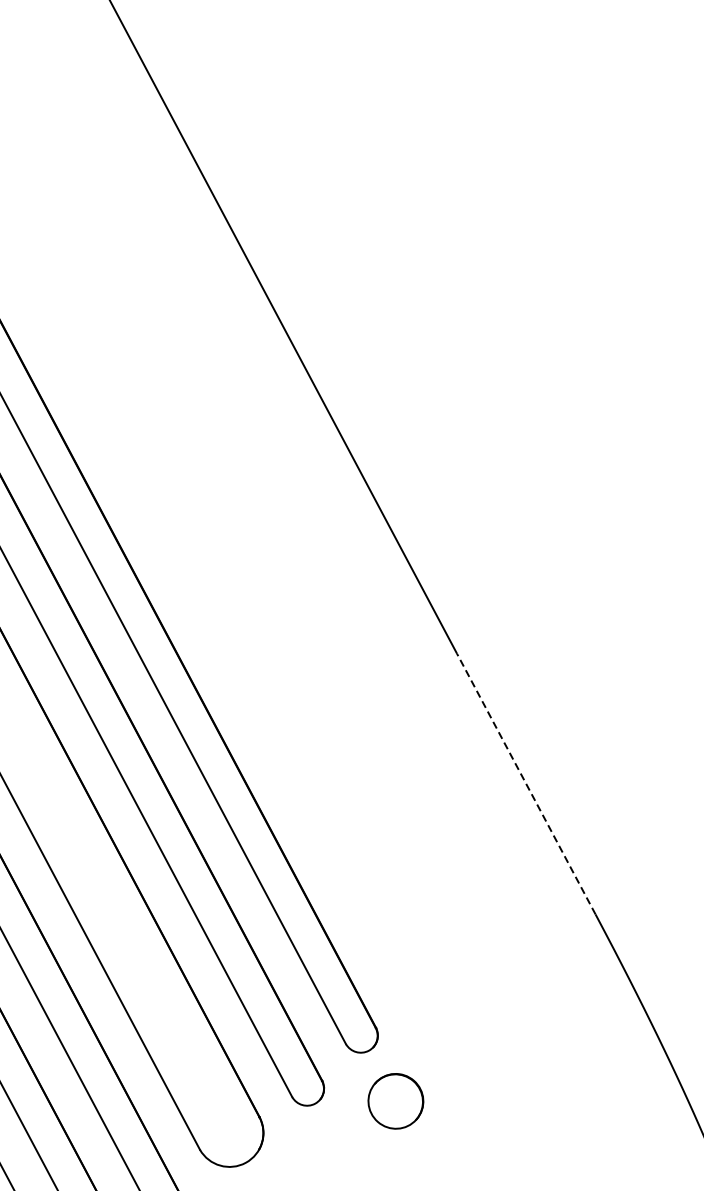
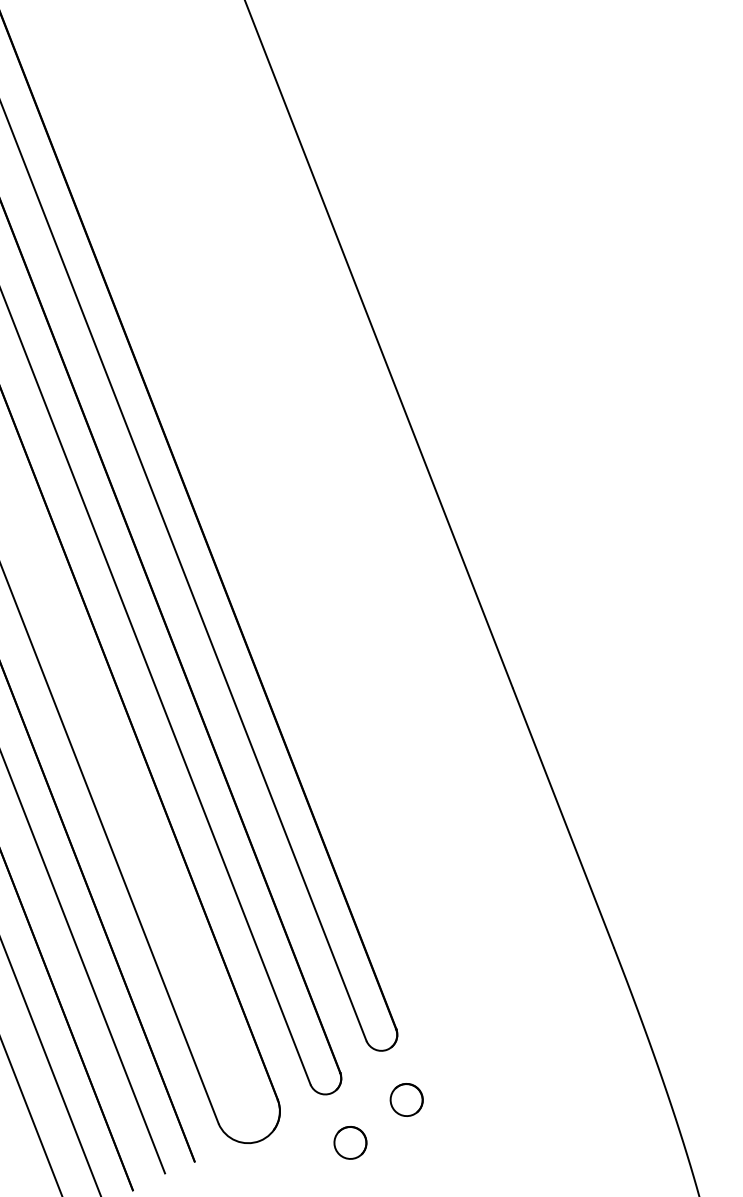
line: (526, 784) -> (563, 818), dashed -> solid
part: (395, 1100) -> (406, 1099), size x0.62
part: (341, 1153) -> (350, 1142), added

